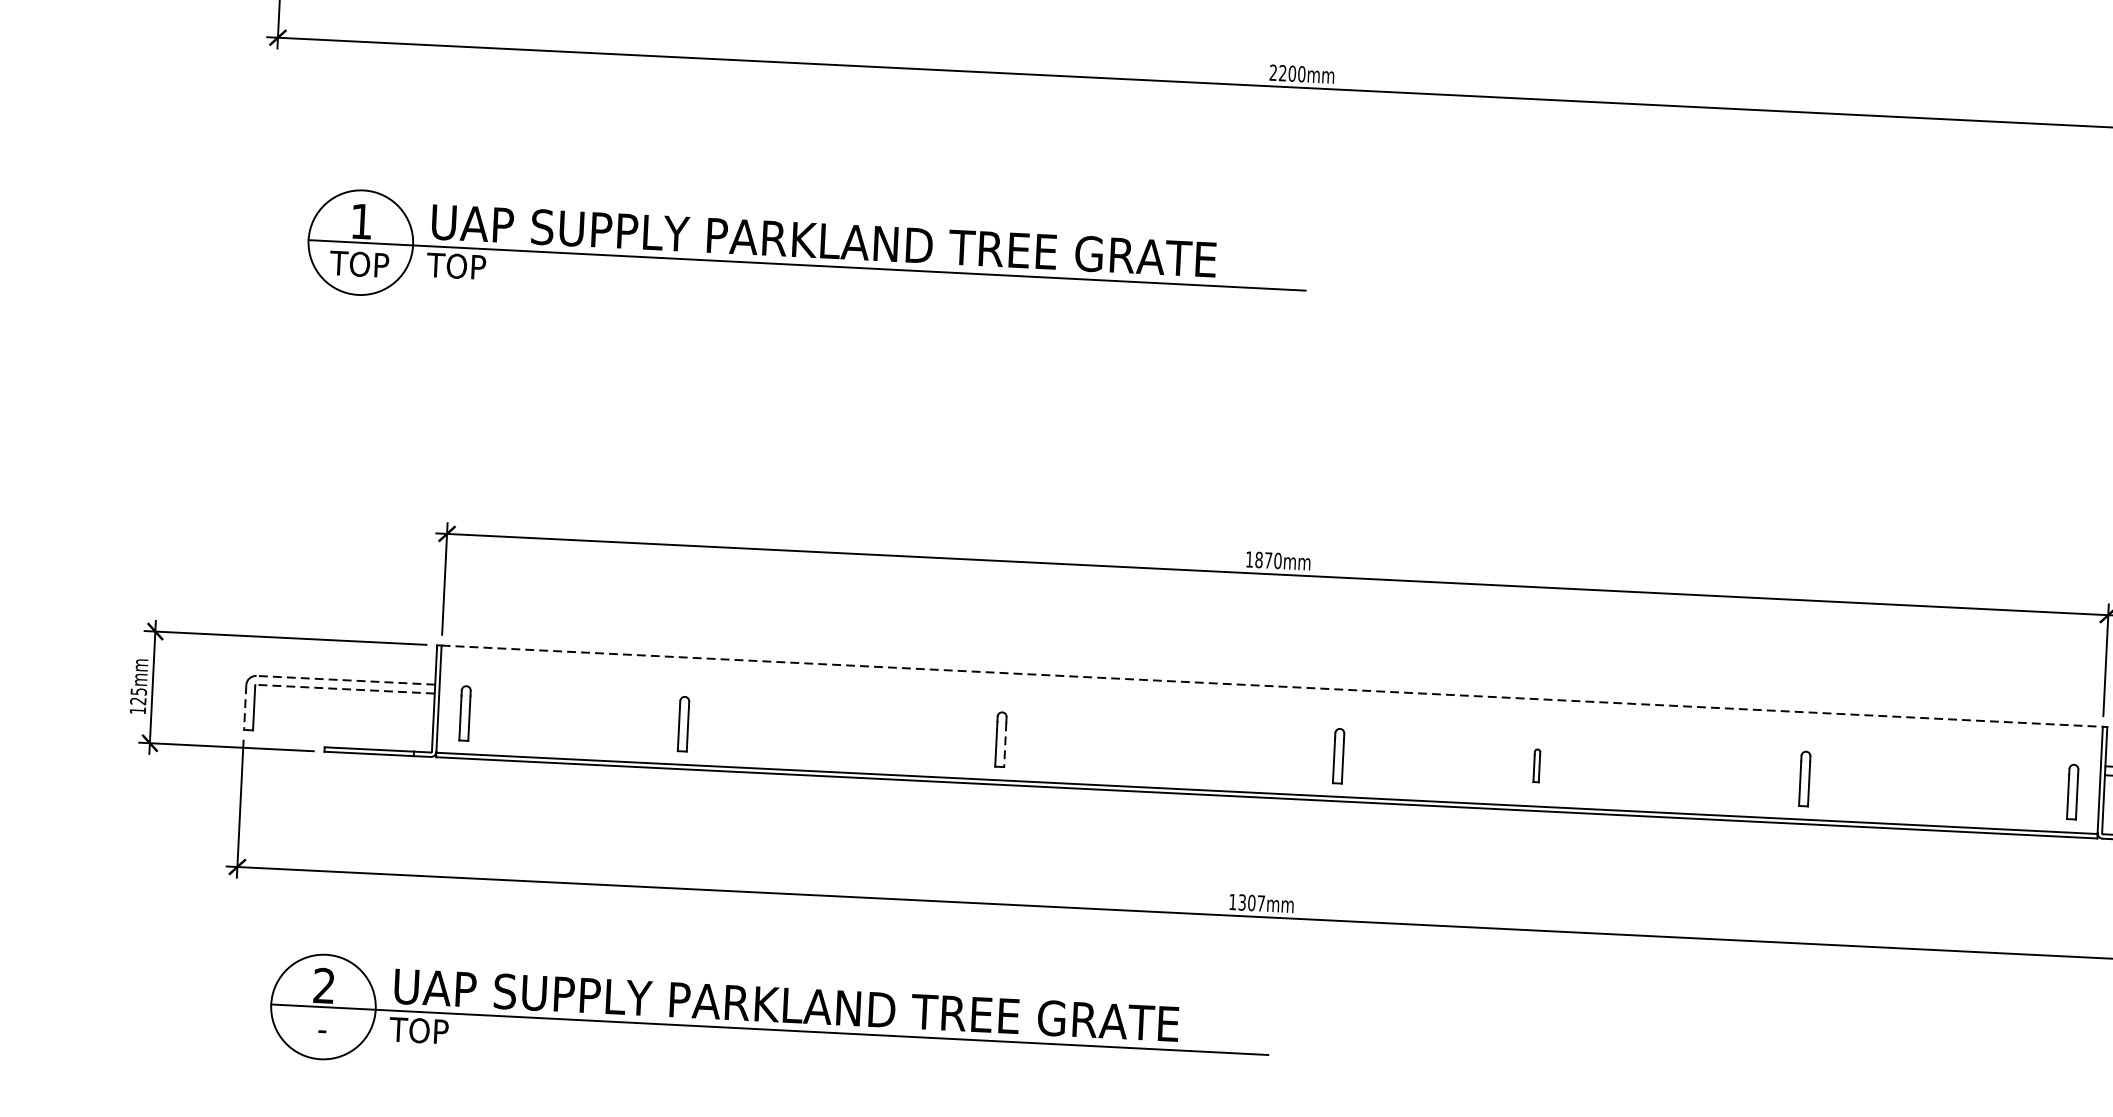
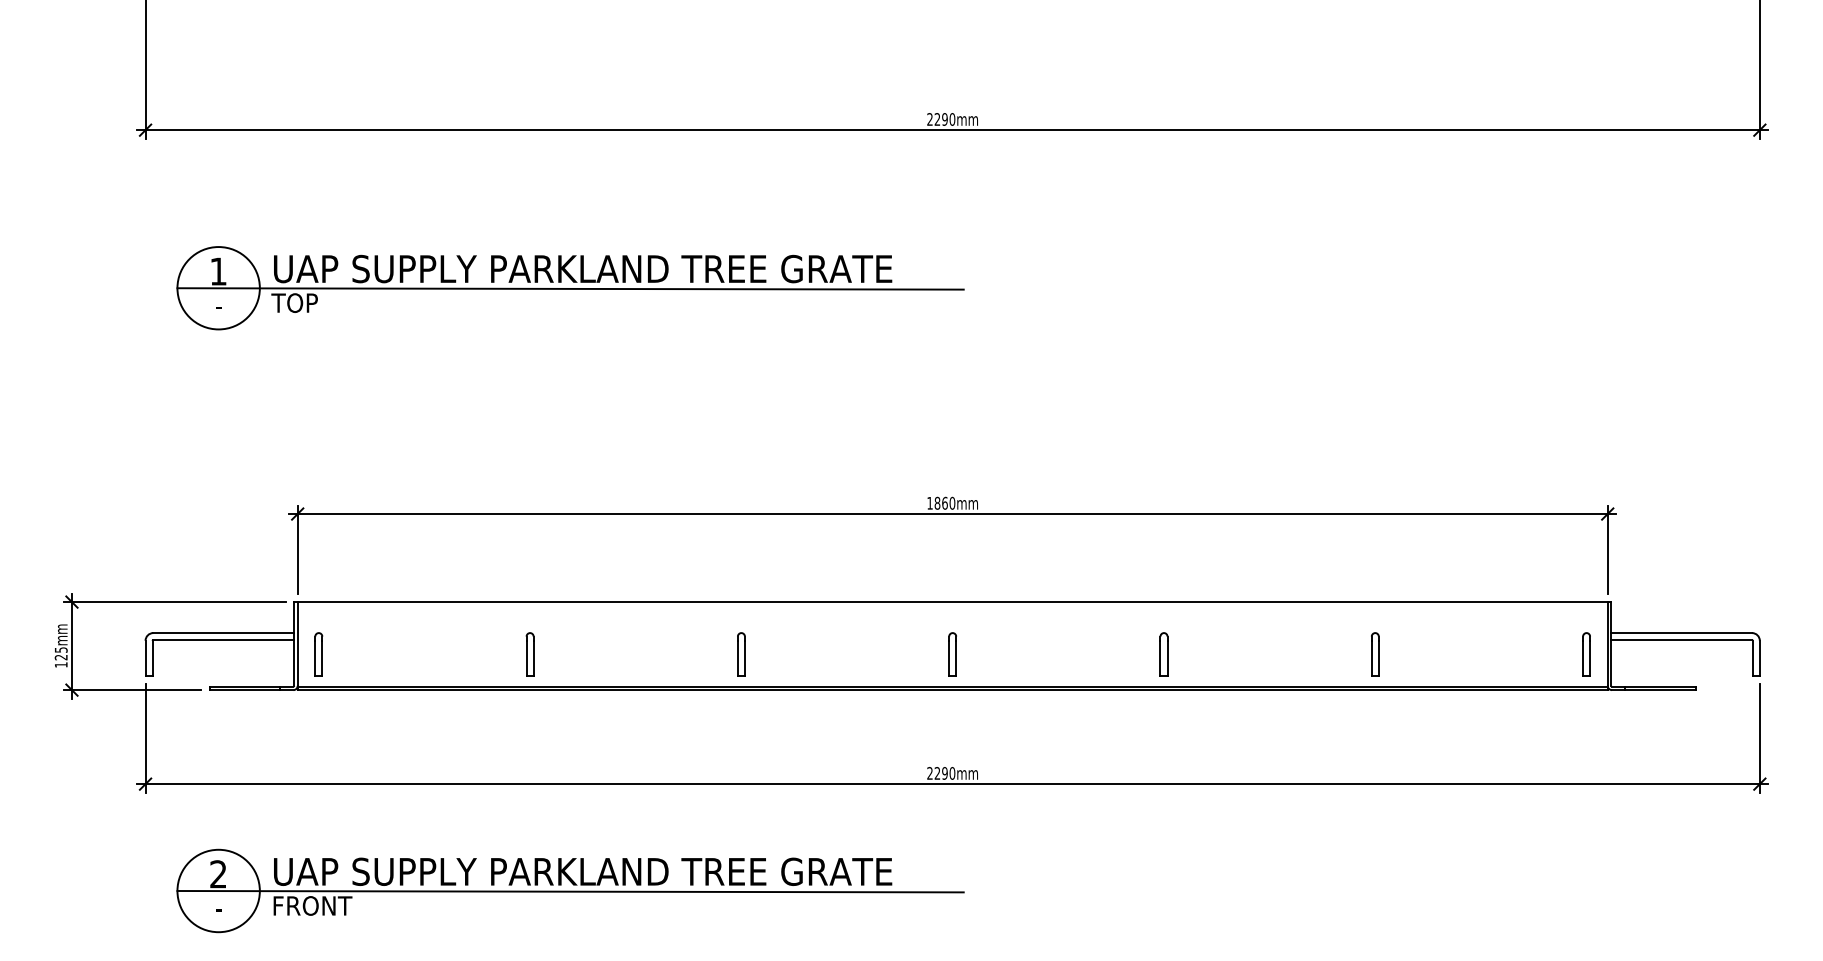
text: (1291, 73) -> (944, 119), 2200mm -> 2290mm
text: (359, 264) -> (218, 305), TOP -> -
text: (1267, 559) -> (944, 502), 1870mm -> 1860mm
line: (345, 680) -> (223, 633), dashed -> solid
line: (1273, 686) -> (953, 602), dashed -> solid
line: (345, 689) -> (223, 640), dashed -> solid
line: (245, 707) -> (145, 658), dashed -> solid
part: (682, 724) -> (529, 654), moved
line: (1004, 744) -> (744, 658), dashed -> solid
part: (1338, 756) -> (952, 654), moved
part: (1536, 765) -> (1163, 654), size x1.67
text: (1247, 902) -> (941, 773), 1307mm -> 2290mm
text: (440, 1031) -> (311, 905), TOP -> FRONT

